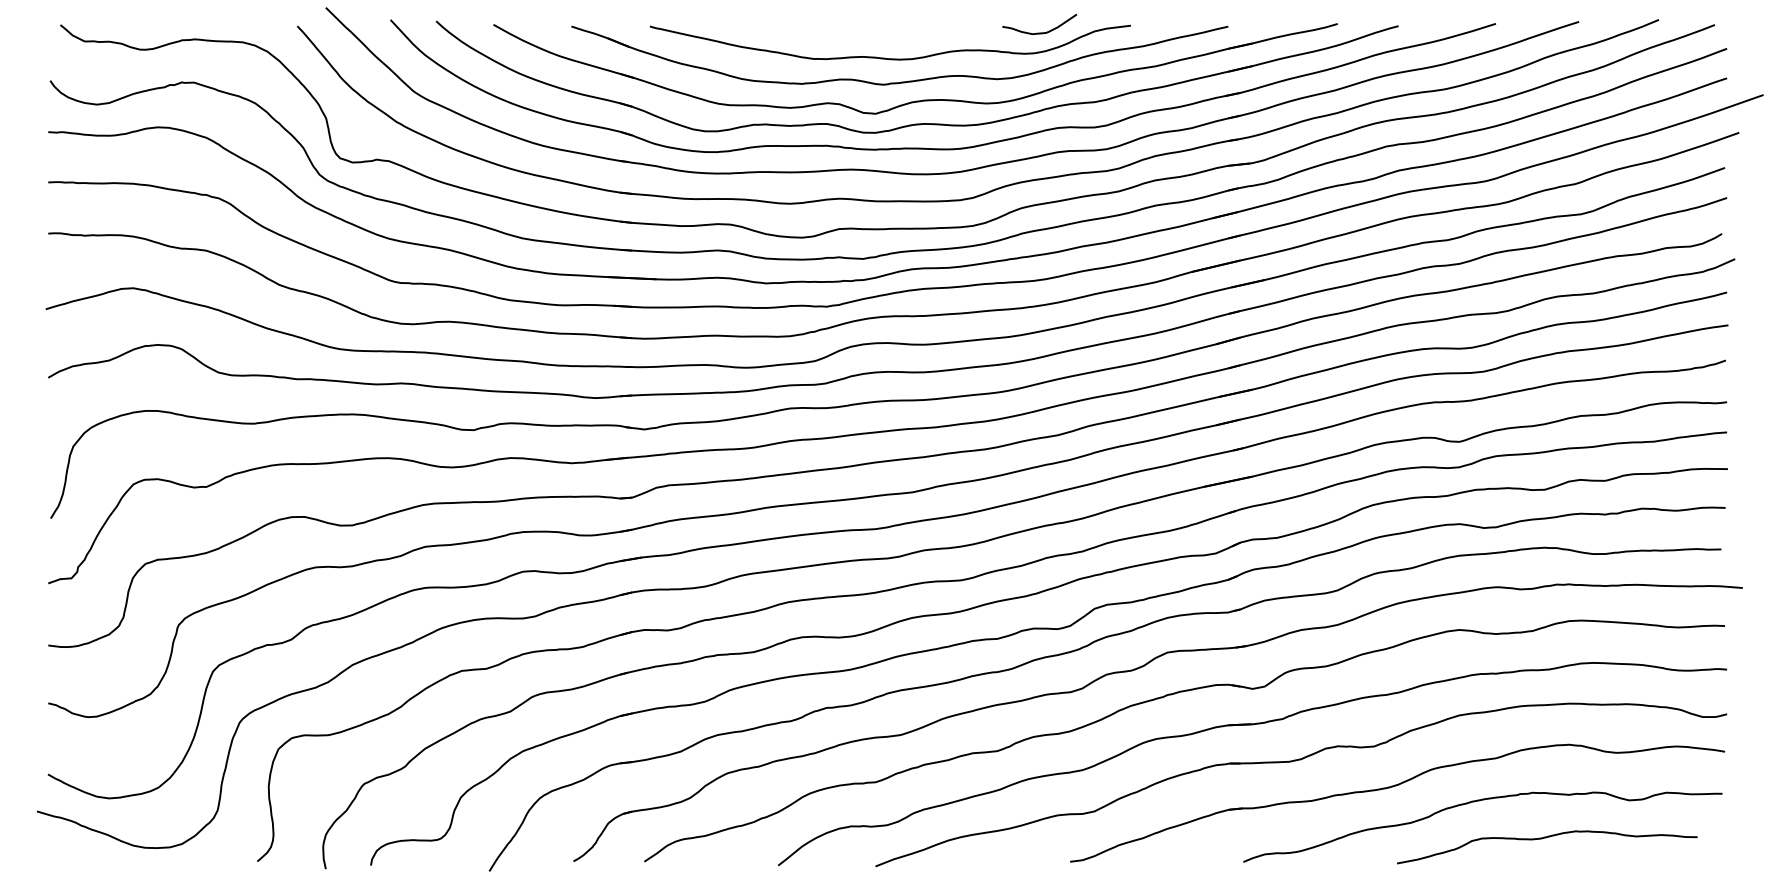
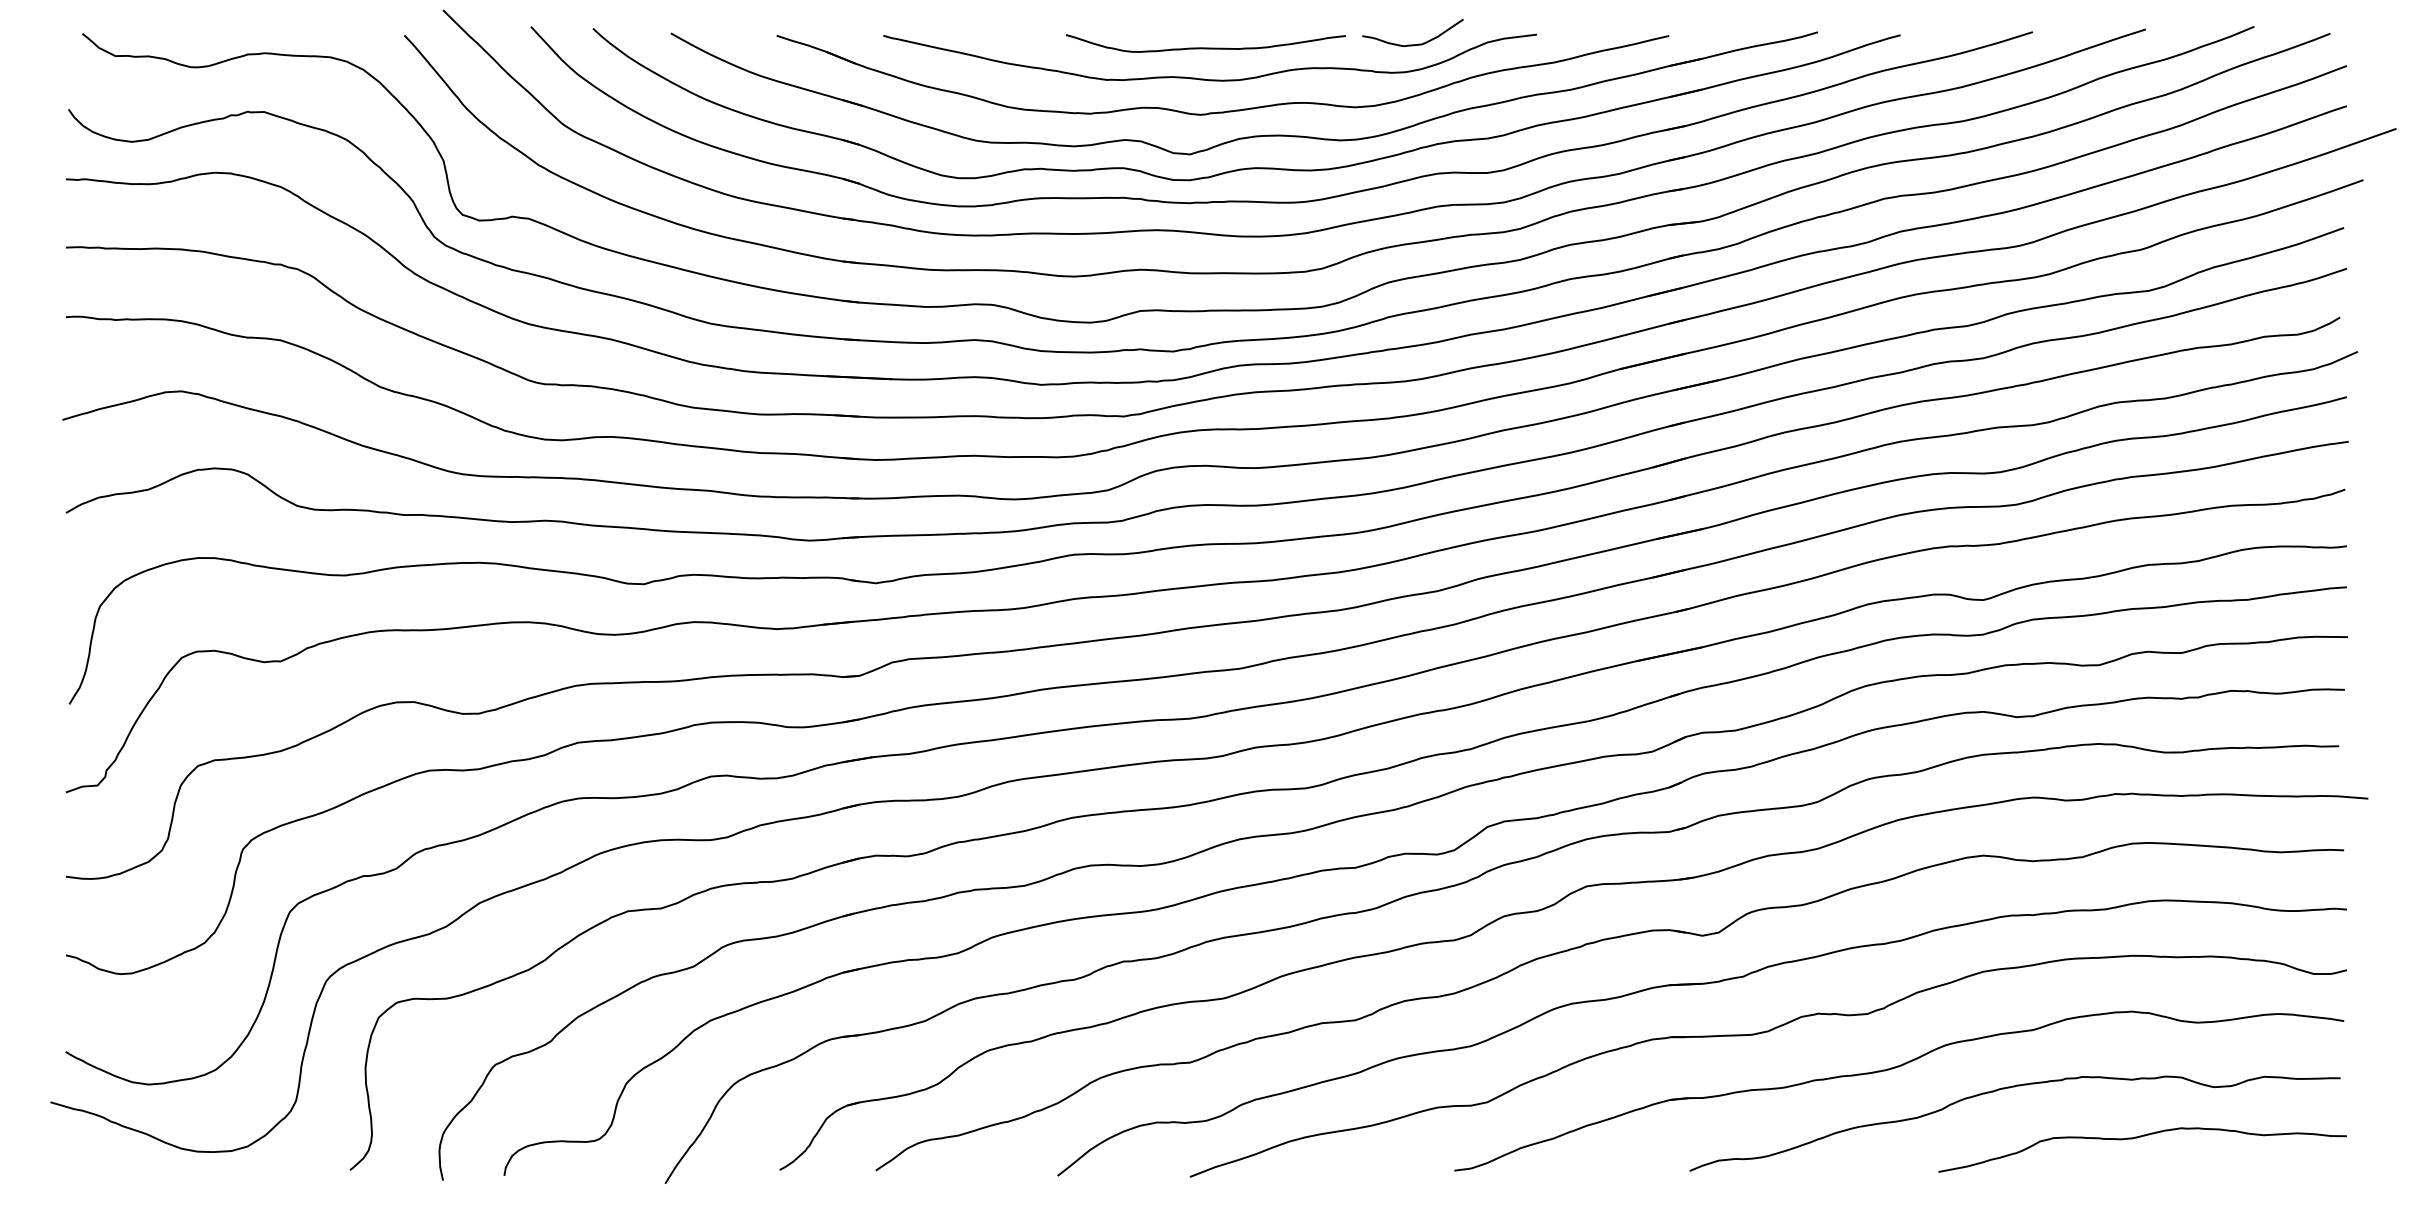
curve: (887, 35) -> (1205, 47), added
curve: (1546, 838) -> (2141, 1137), moved

